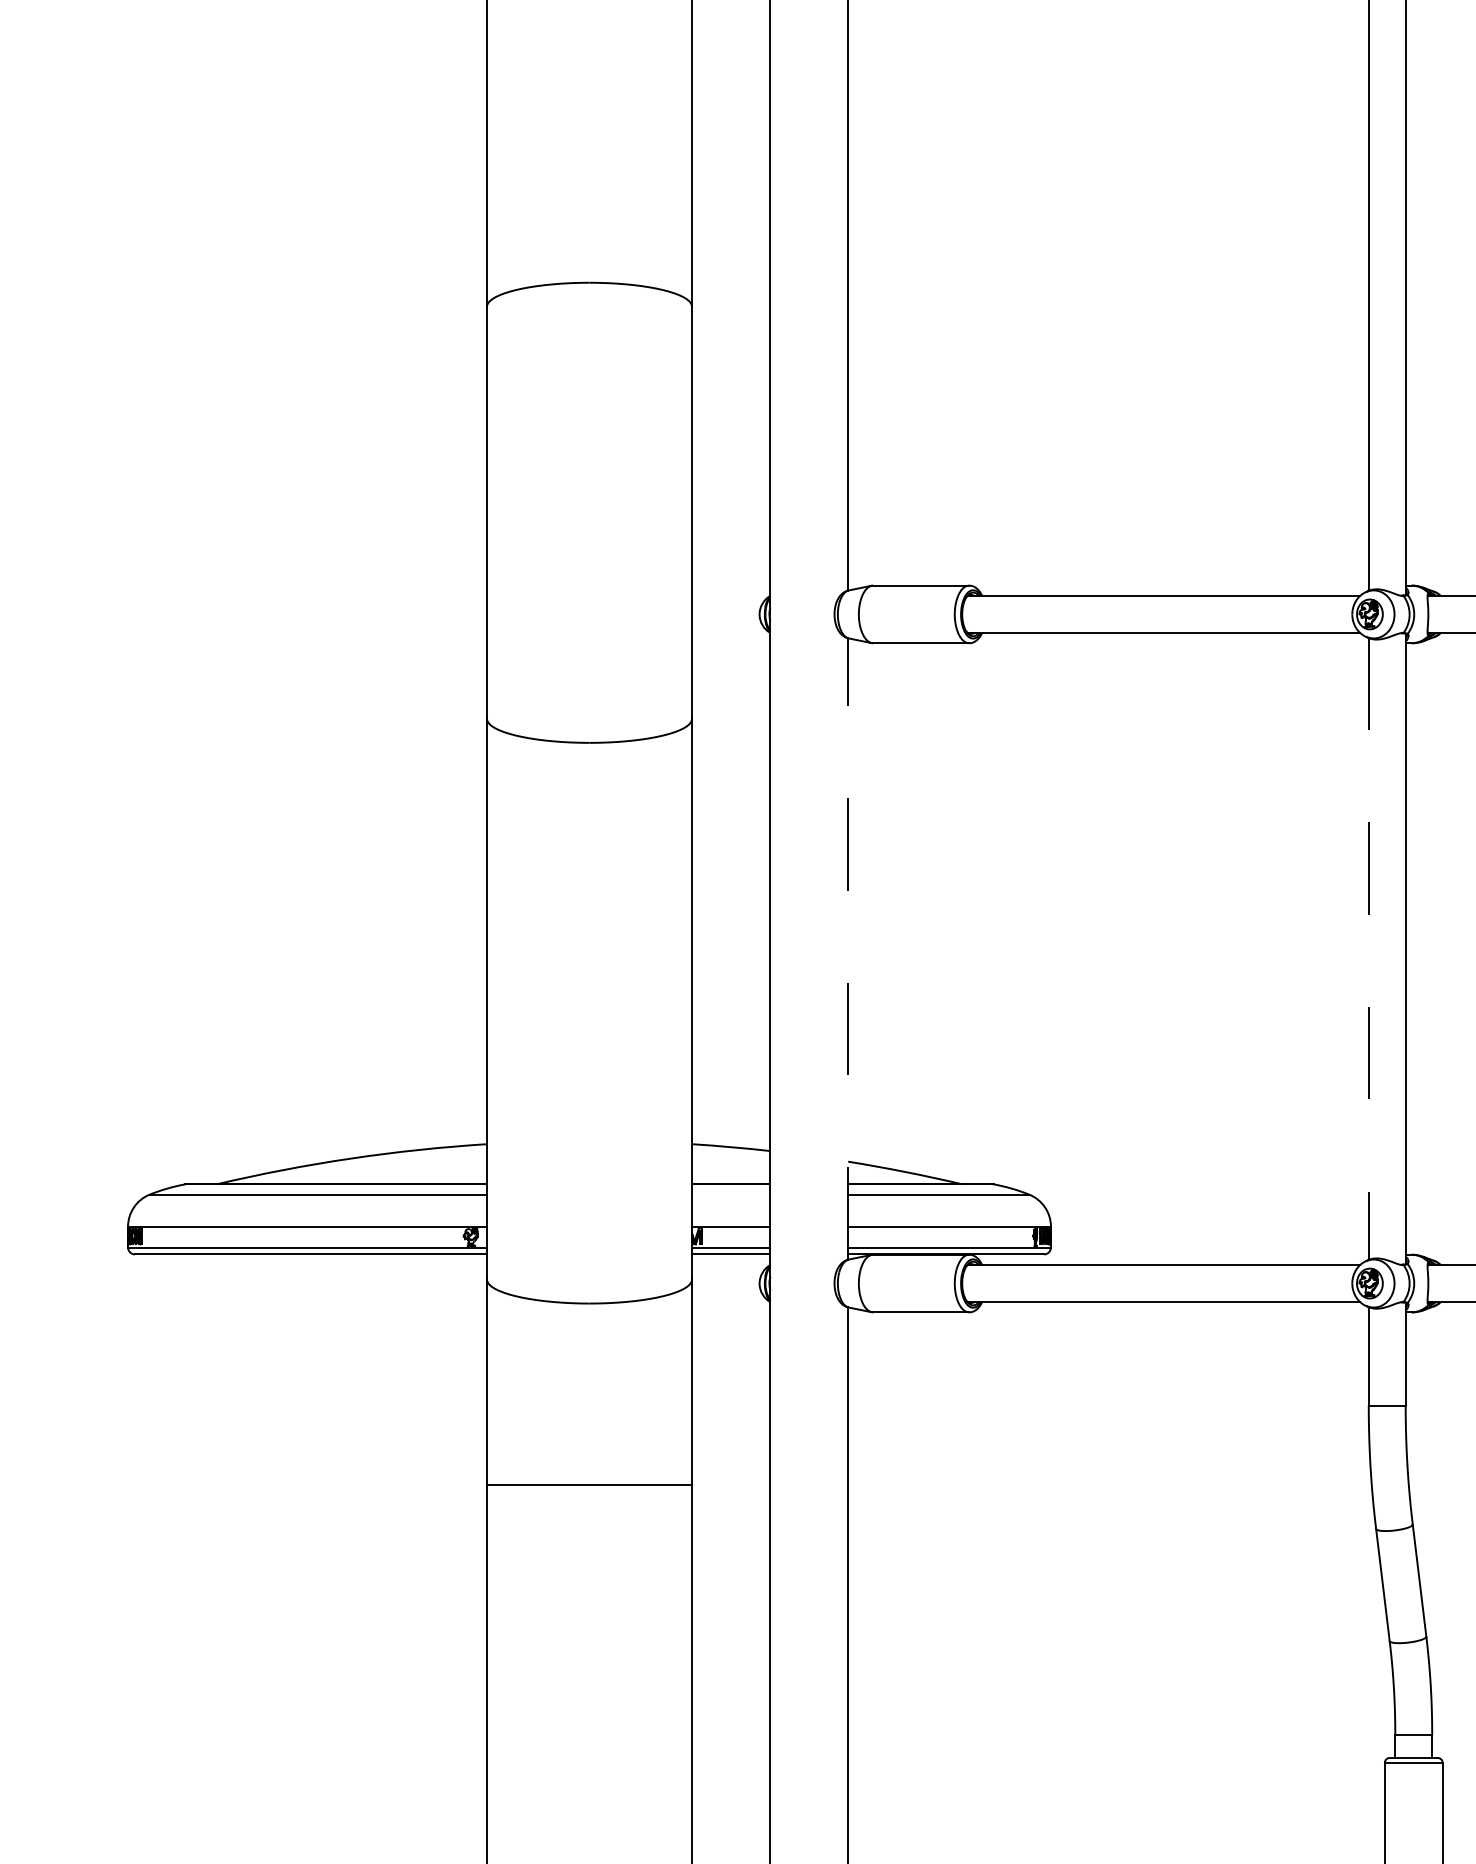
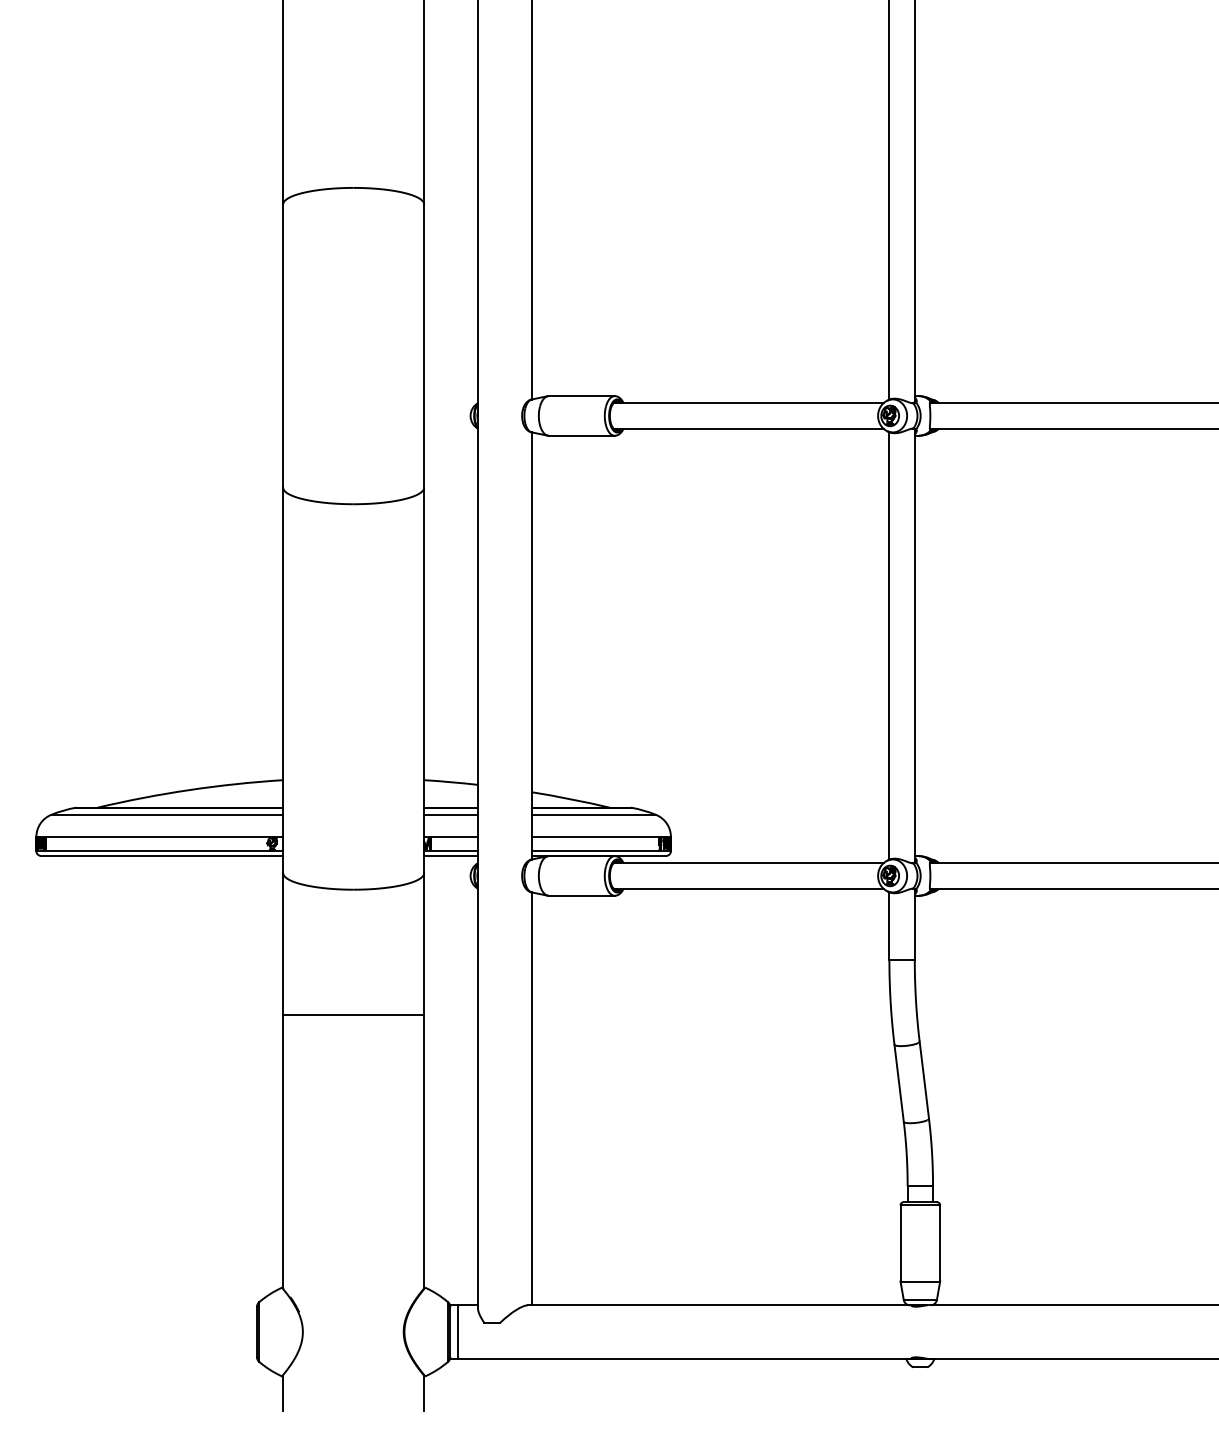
line: (848, 948) -> (531, 645), dashed -> solid
line: (1368, 948) -> (889, 645), dashed -> solid
line: (731, 1194) -> (451, 814), added

